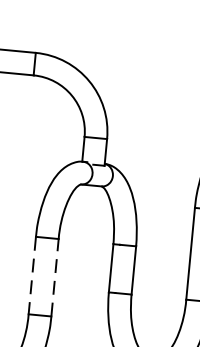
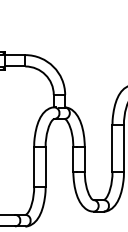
line: (33, 274) -> (34, 166), dashed -> solid
line: (54, 276) -> (45, 166), dashed -> solid

